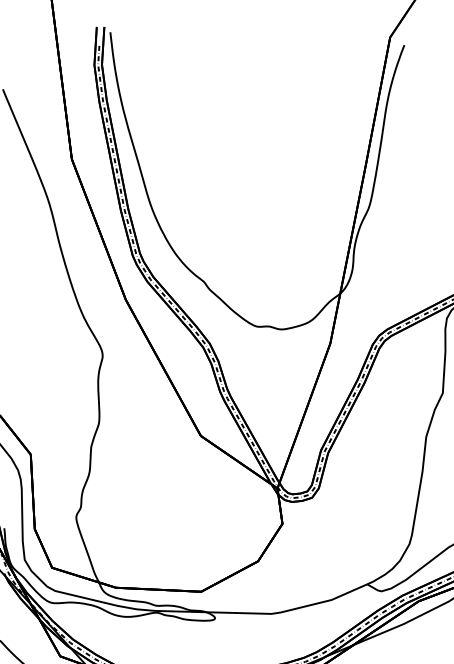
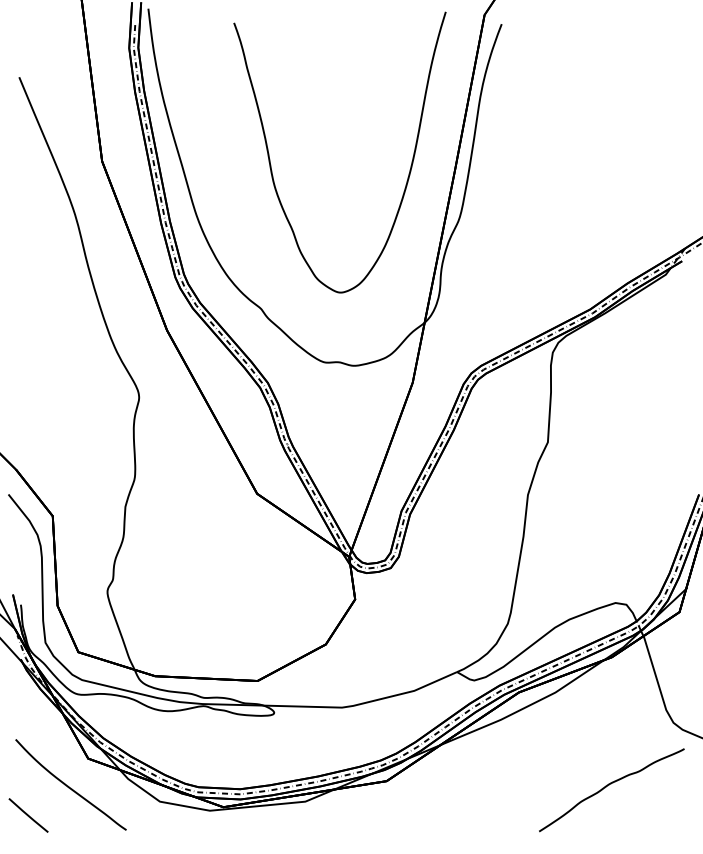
curve: (212, 161) -> (271, 164), added

